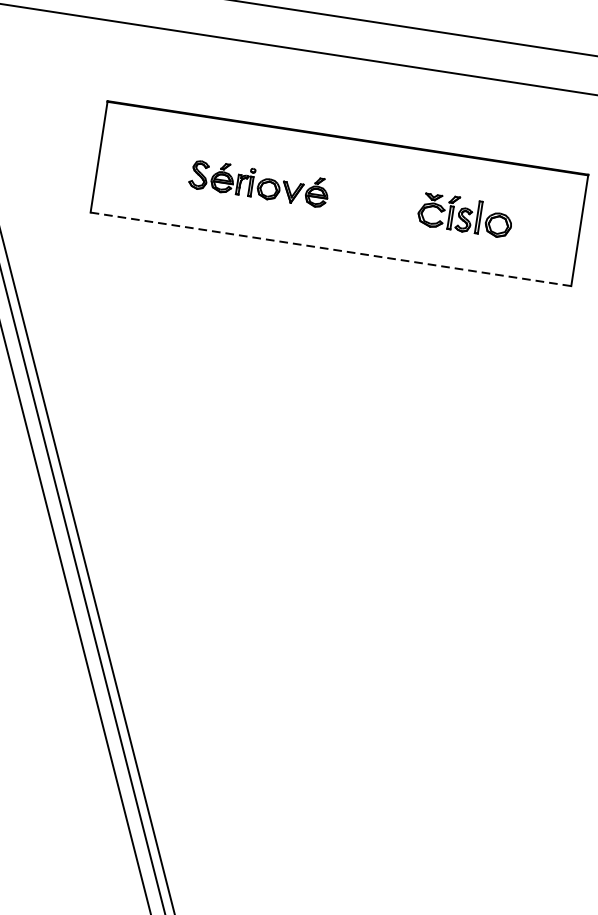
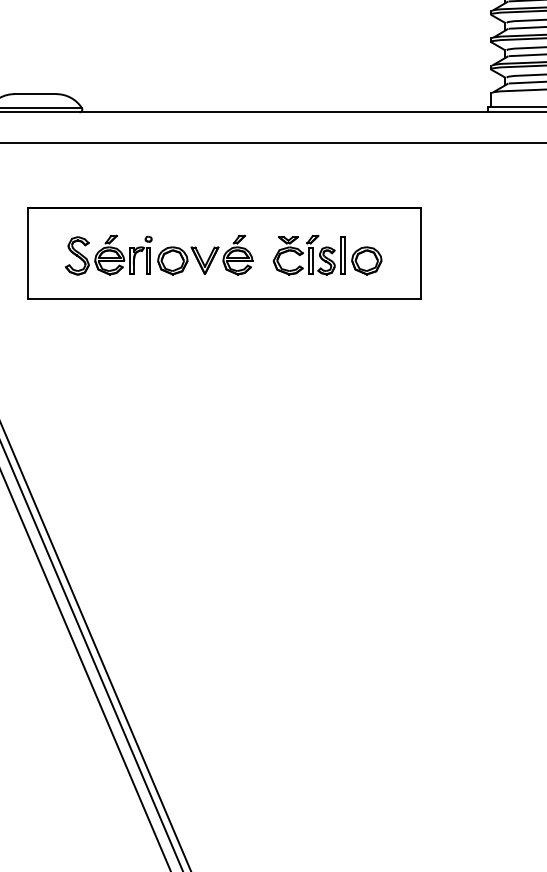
part: (259, 182) -> (159, 254), size x1.67
part: (465, 214) -> (327, 254), size x1.43
line: (330, 249) -> (224, 298), dashed -> solid

